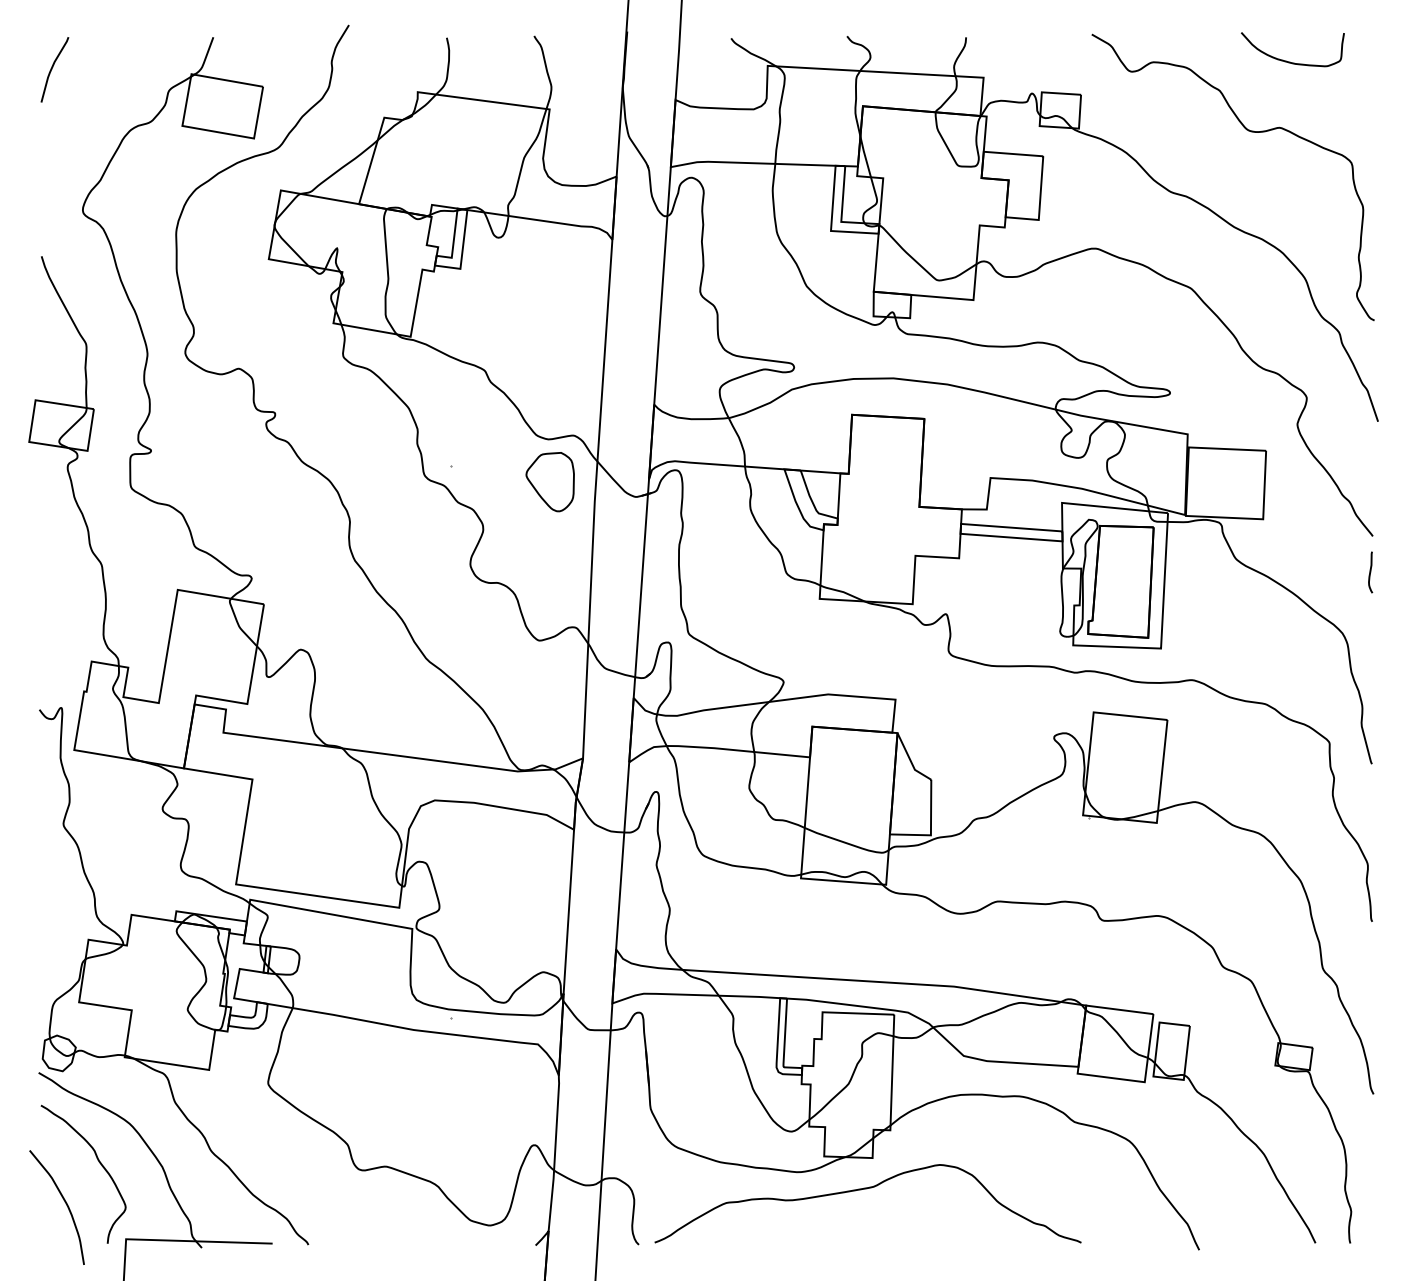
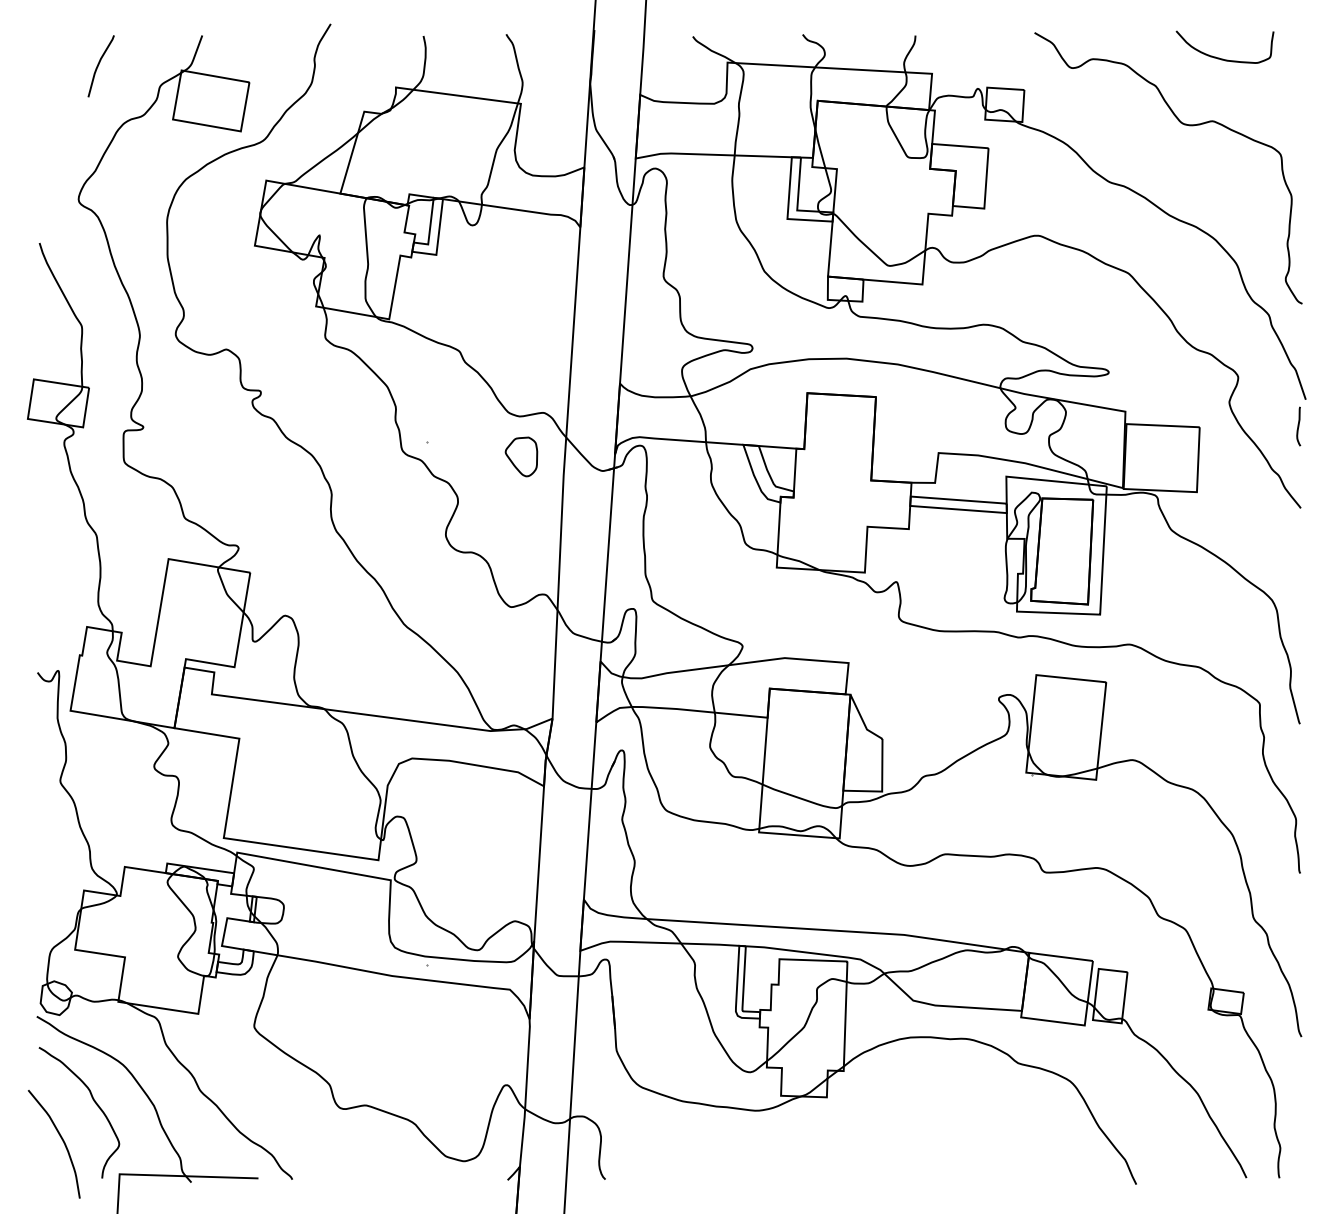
curve: (52, 70) -> (98, 66), moved
part: (550, 481) -> (521, 456), size x0.7
curve: (1370, 572) -> (1298, 426), moved
curve: (864, 1189) -> (819, 1127), removed

